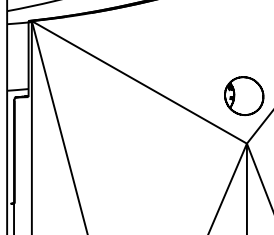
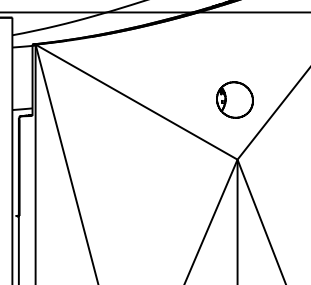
part: (243, 95) -> (234, 99), moved

